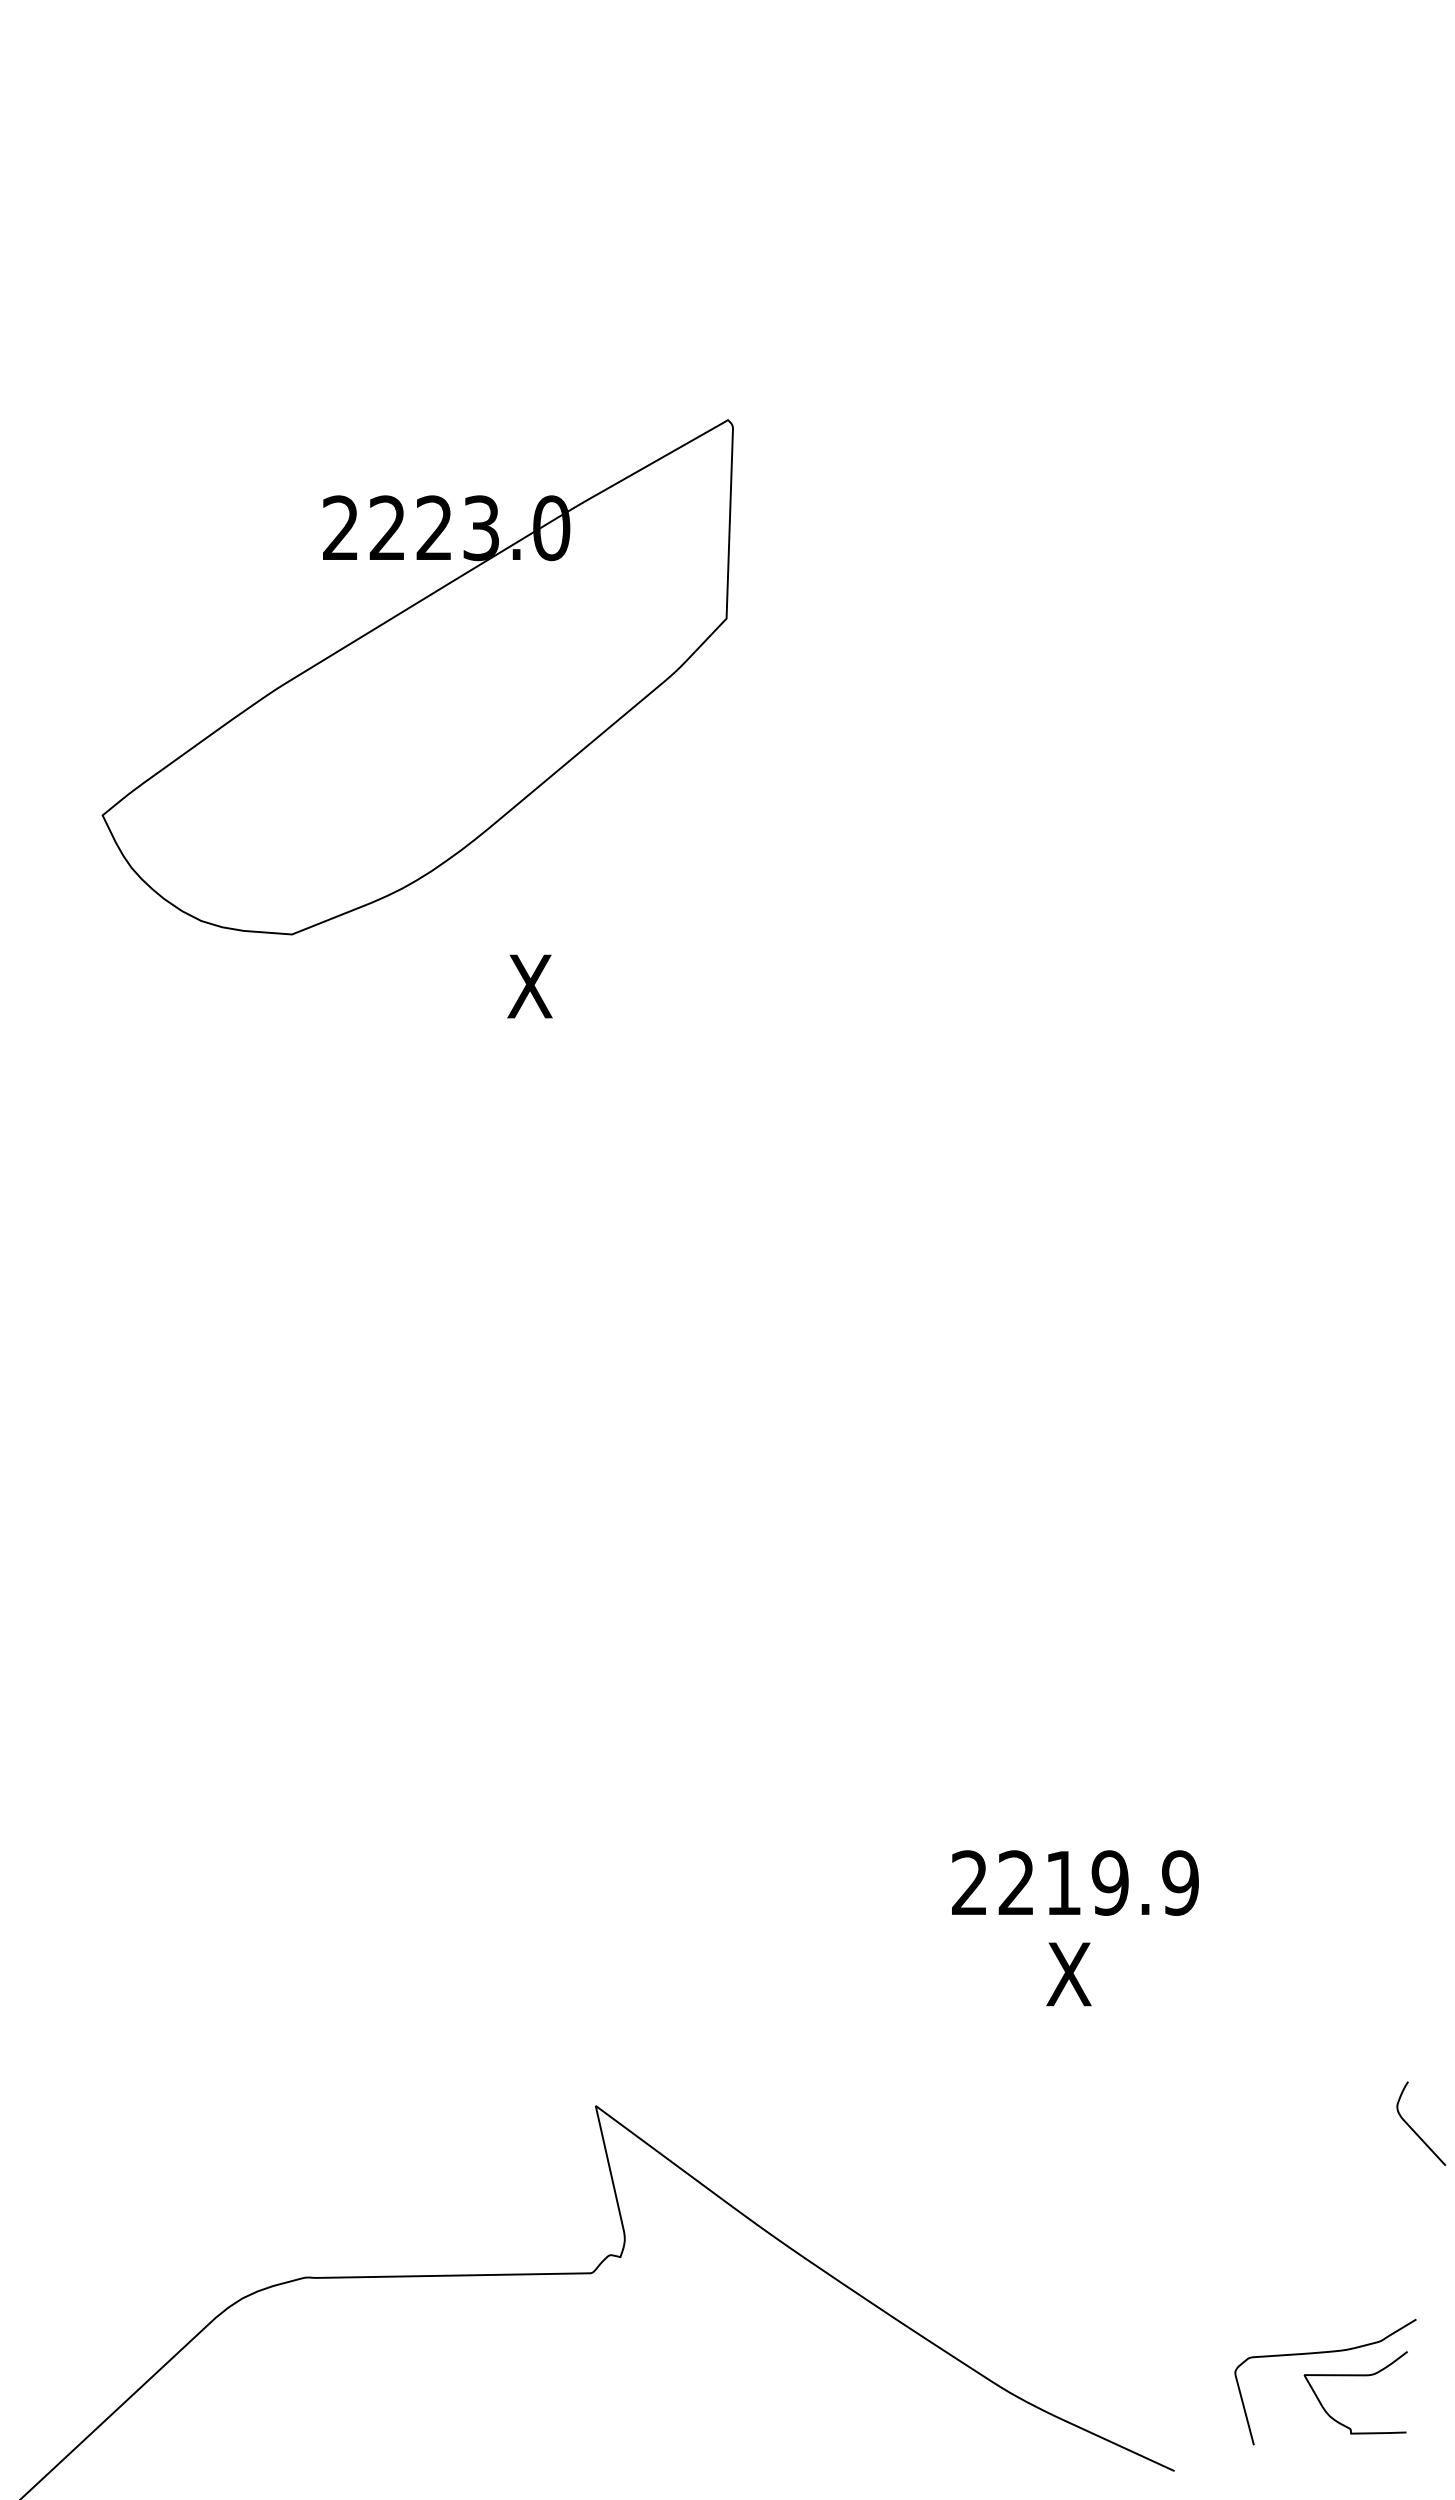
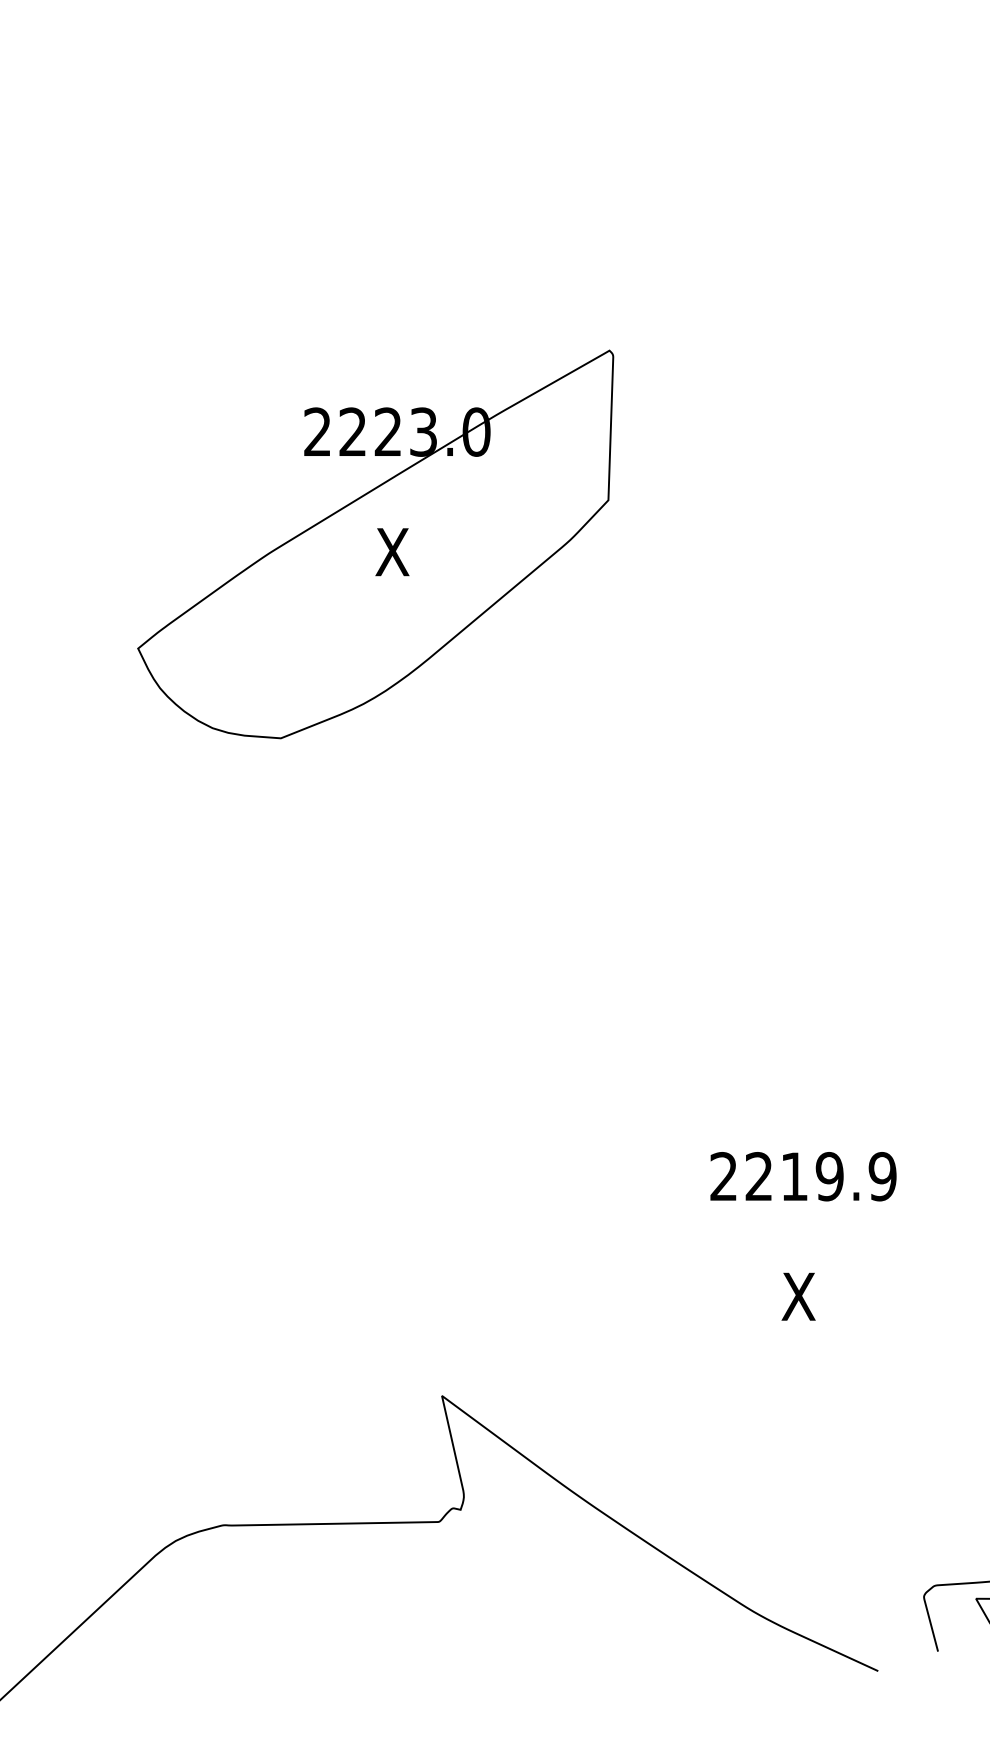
part: (417, 677) -> (375, 544), moved
text: (1075, 1882) -> (803, 1176), moved

